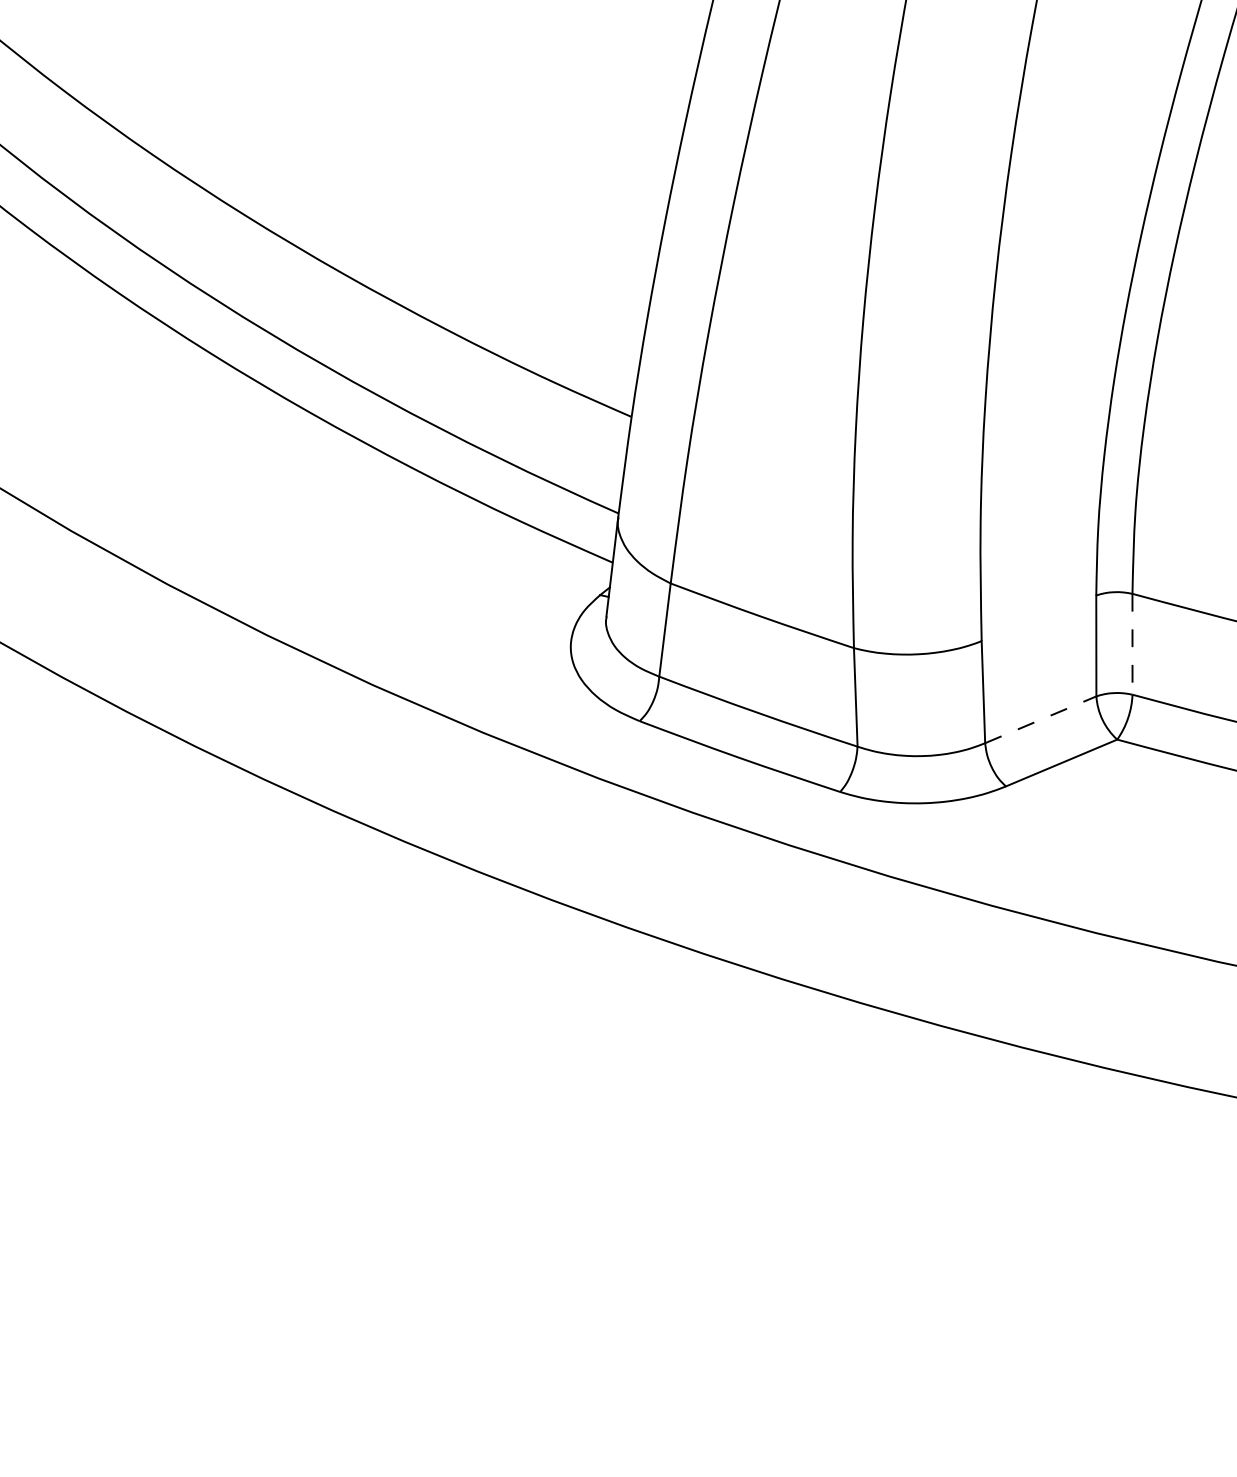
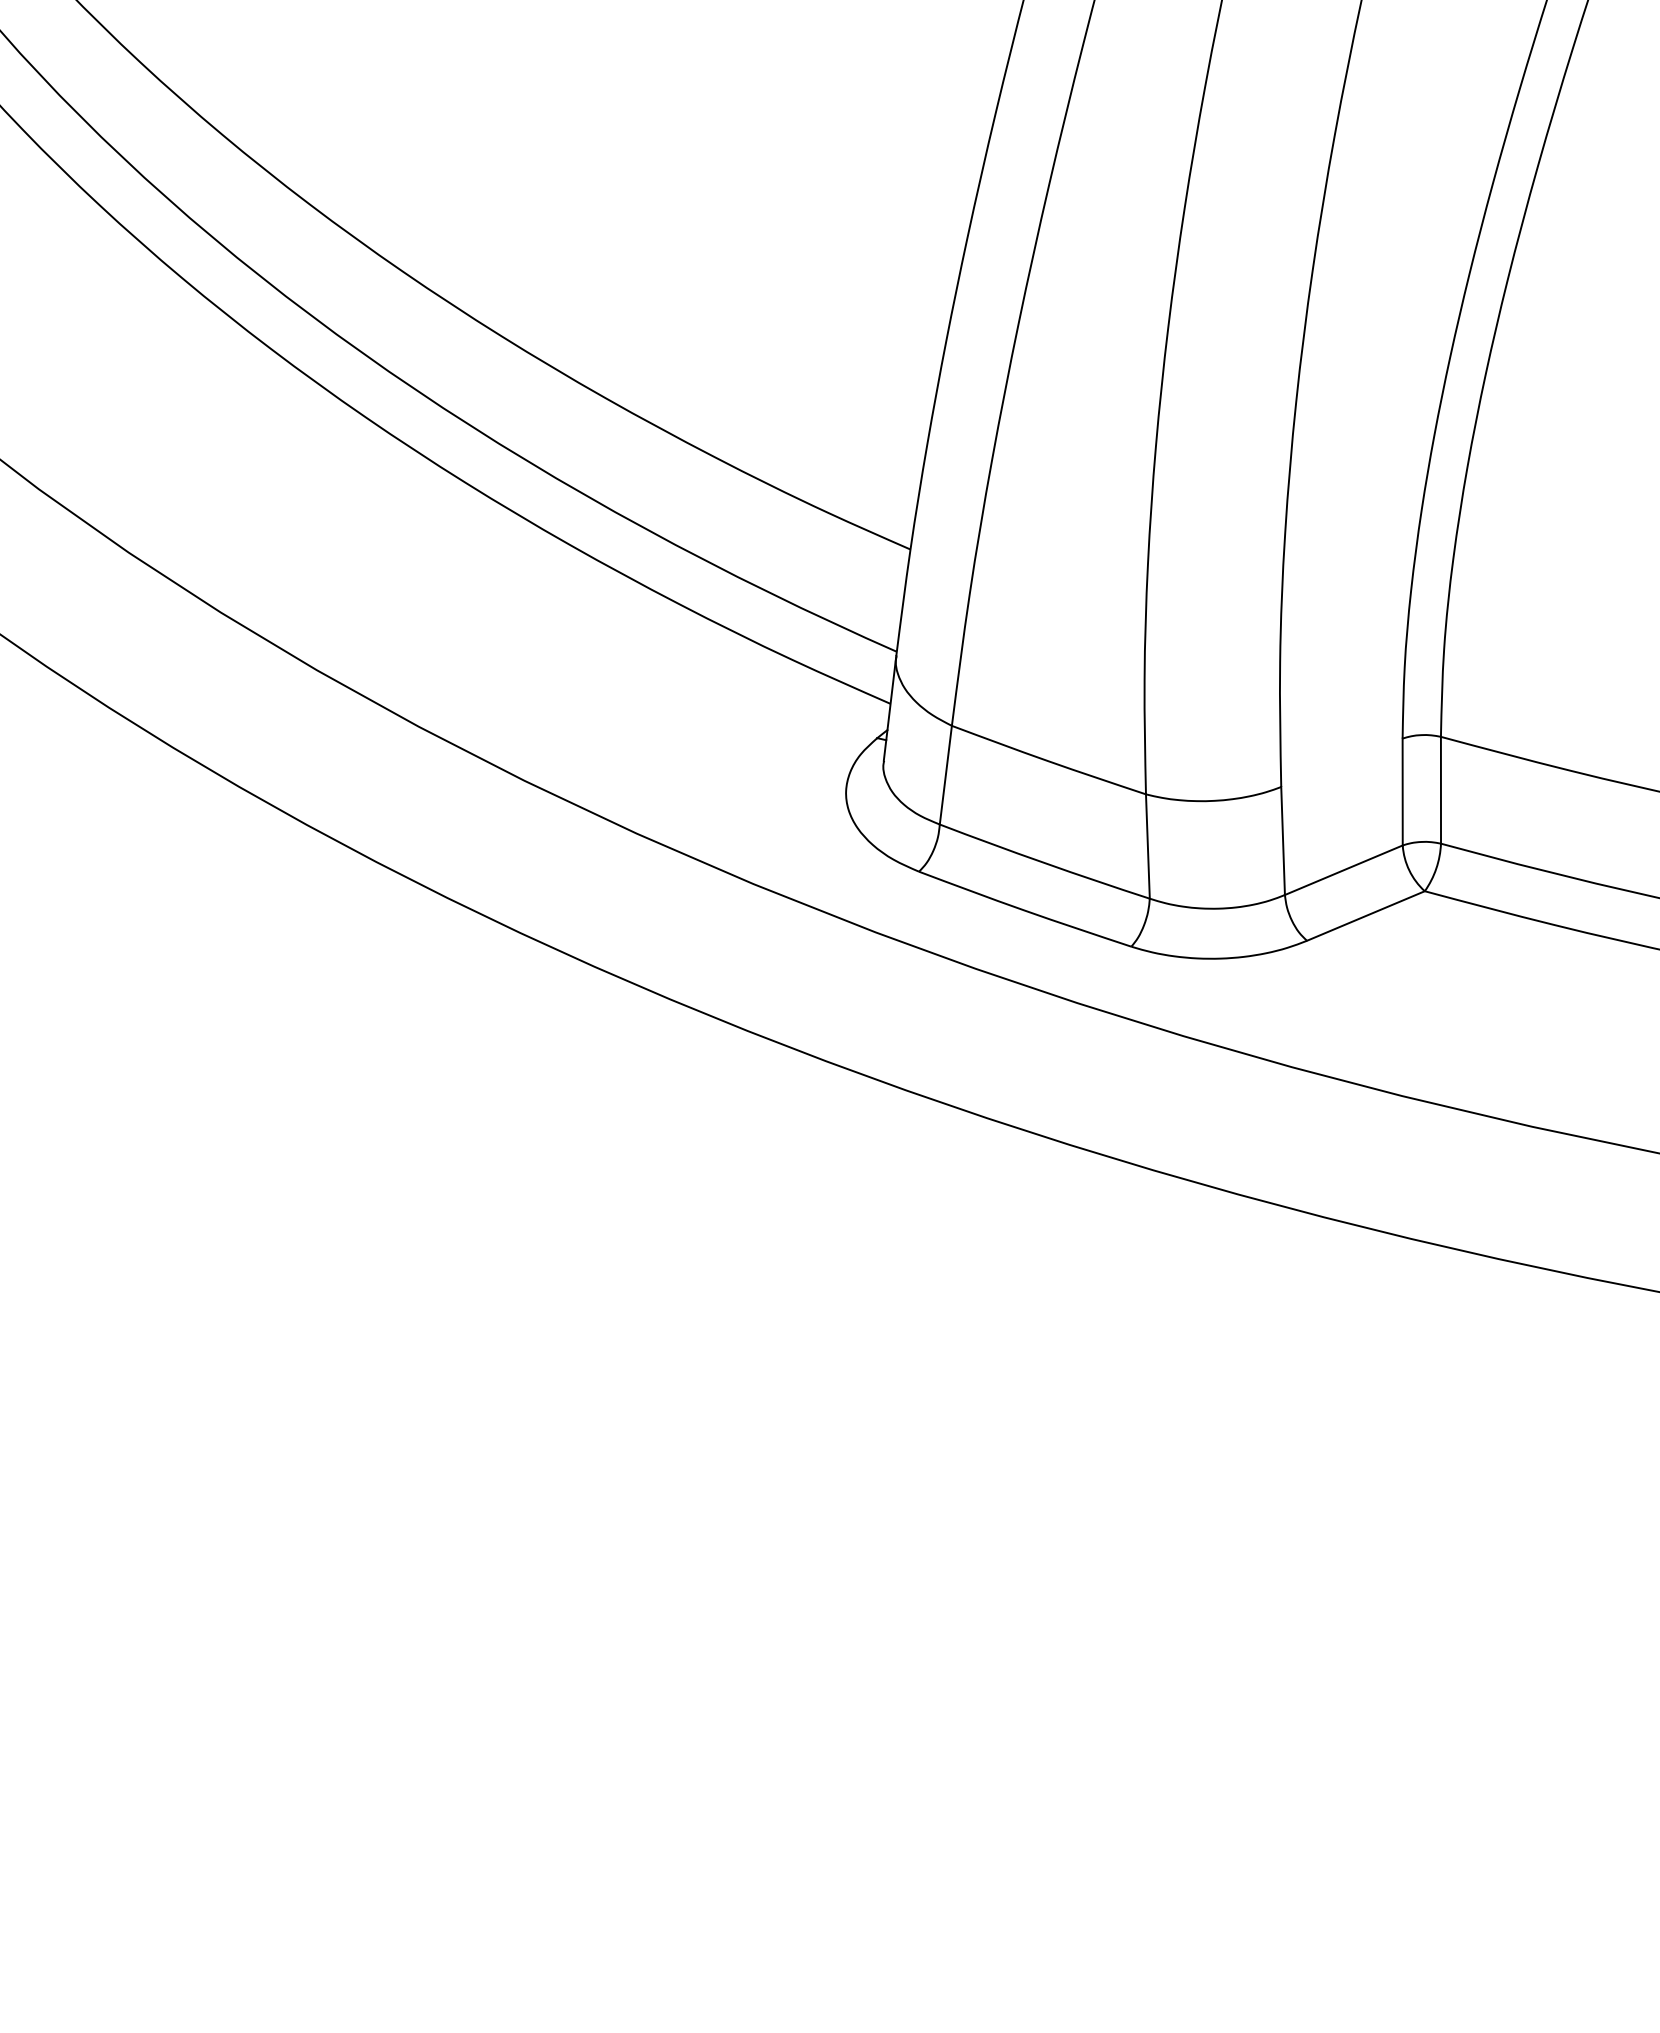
line: (1132, 644) -> (1440, 790), dashed -> solid
line: (1040, 720) -> (1343, 870), dashed -> solid

